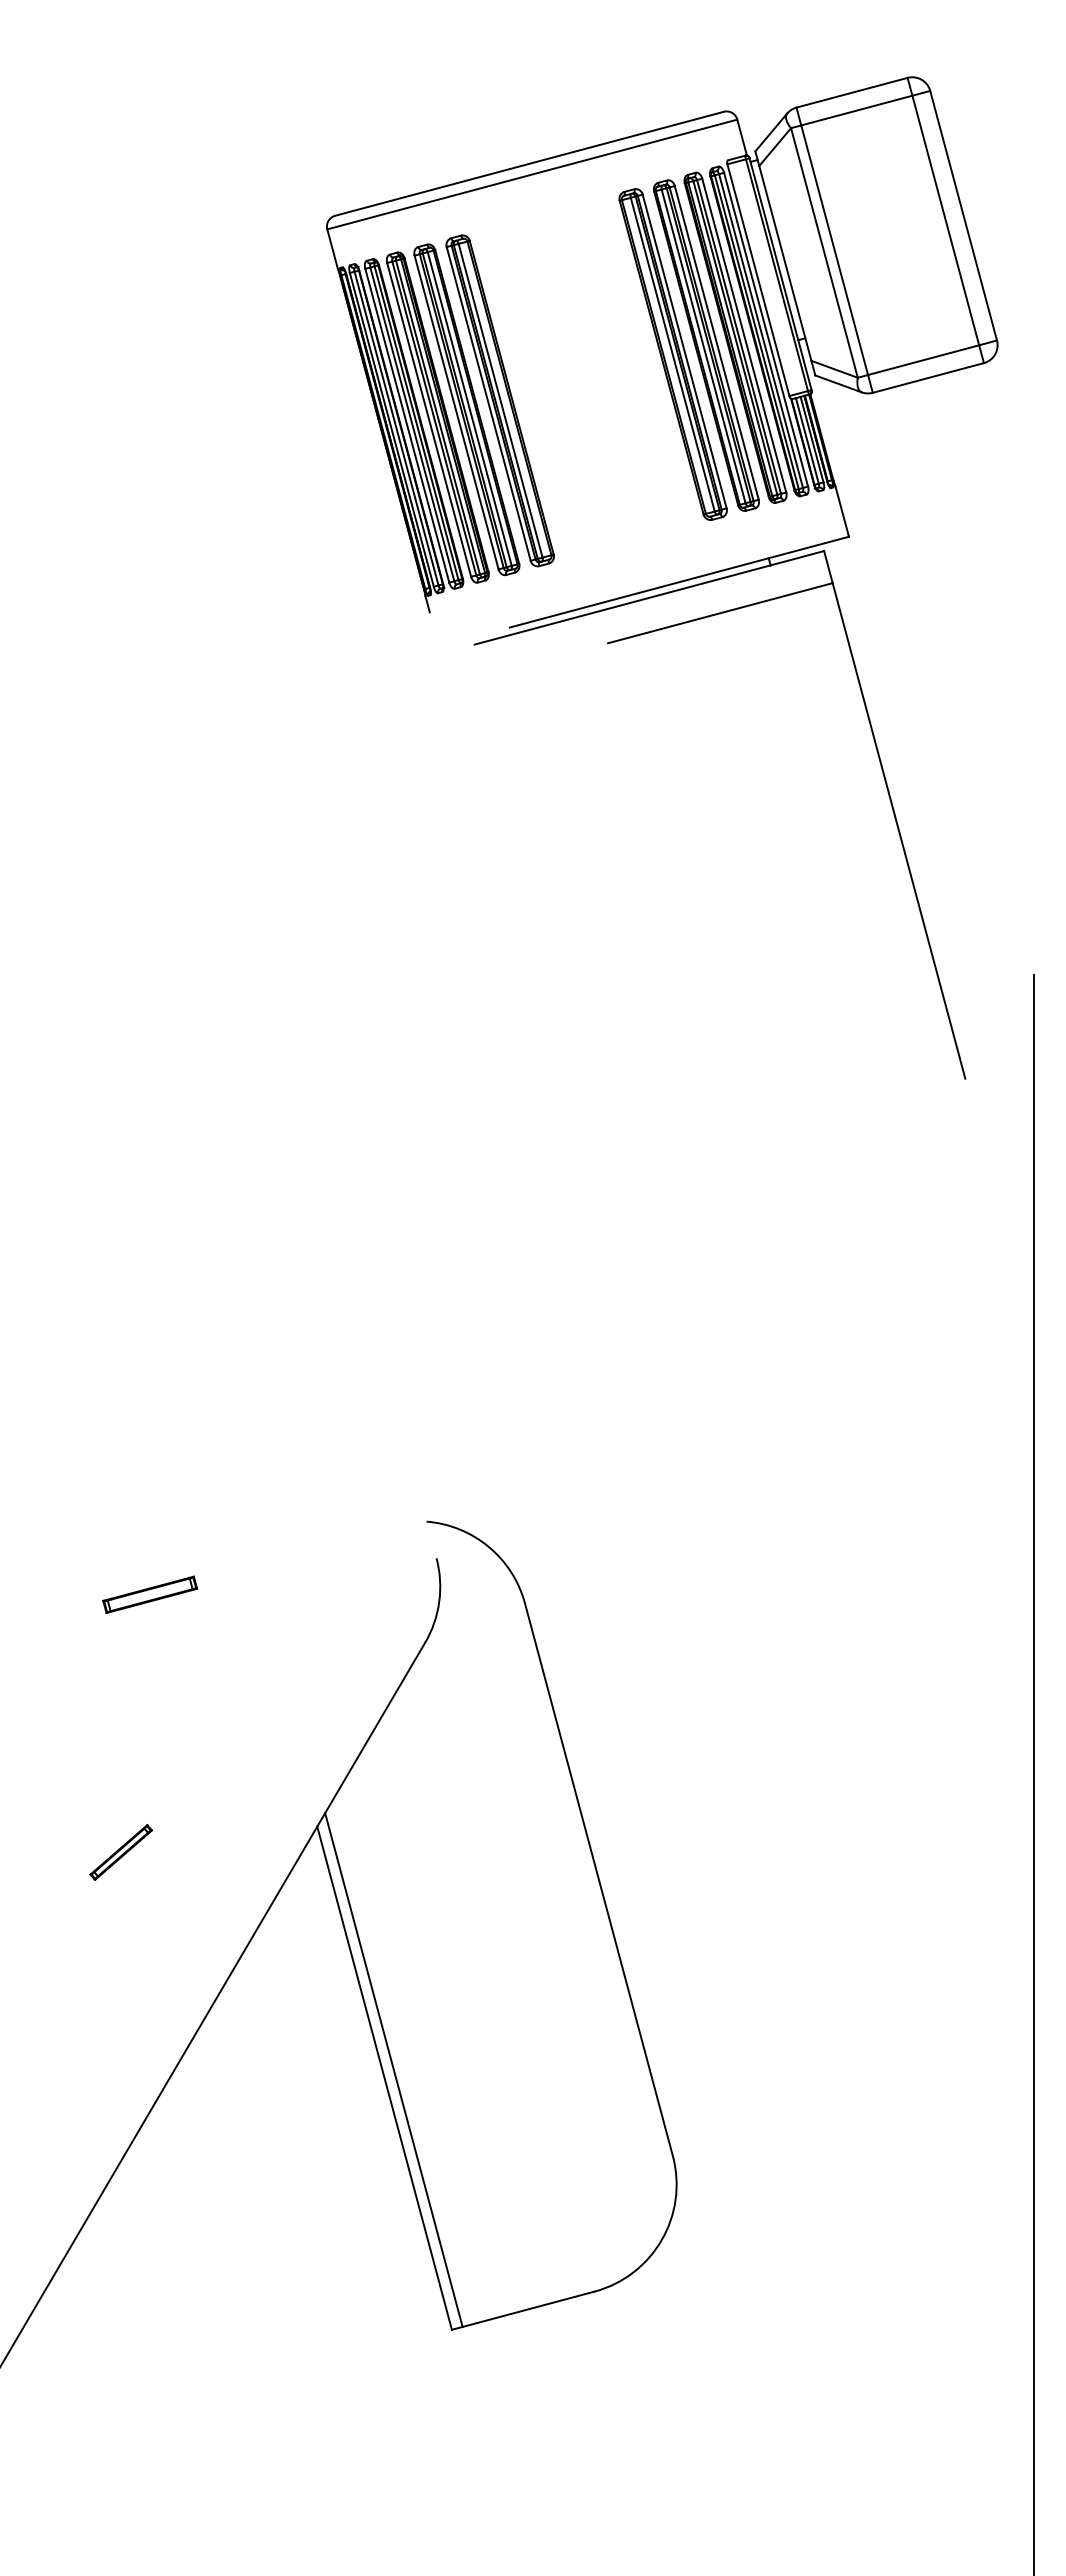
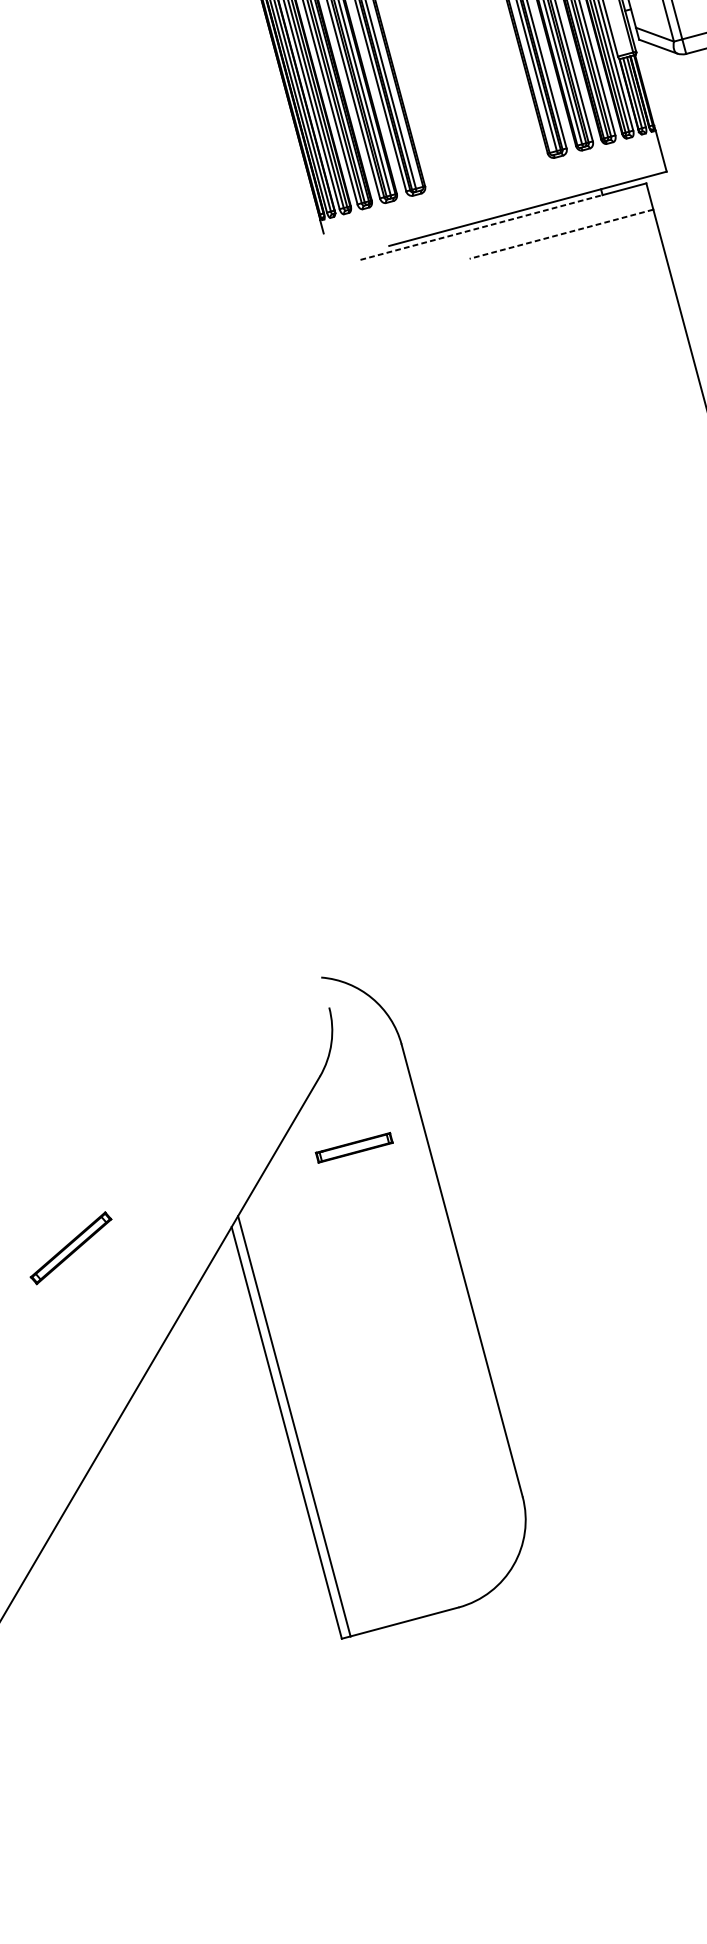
line: (623, 604) -> (482, 227), solid -> dashed
line: (719, 613) -> (560, 234), solid -> dashed
part: (150, 1594) -> (354, 1147), moved
part: (121, 1852) -> (71, 1248), size x1.6

